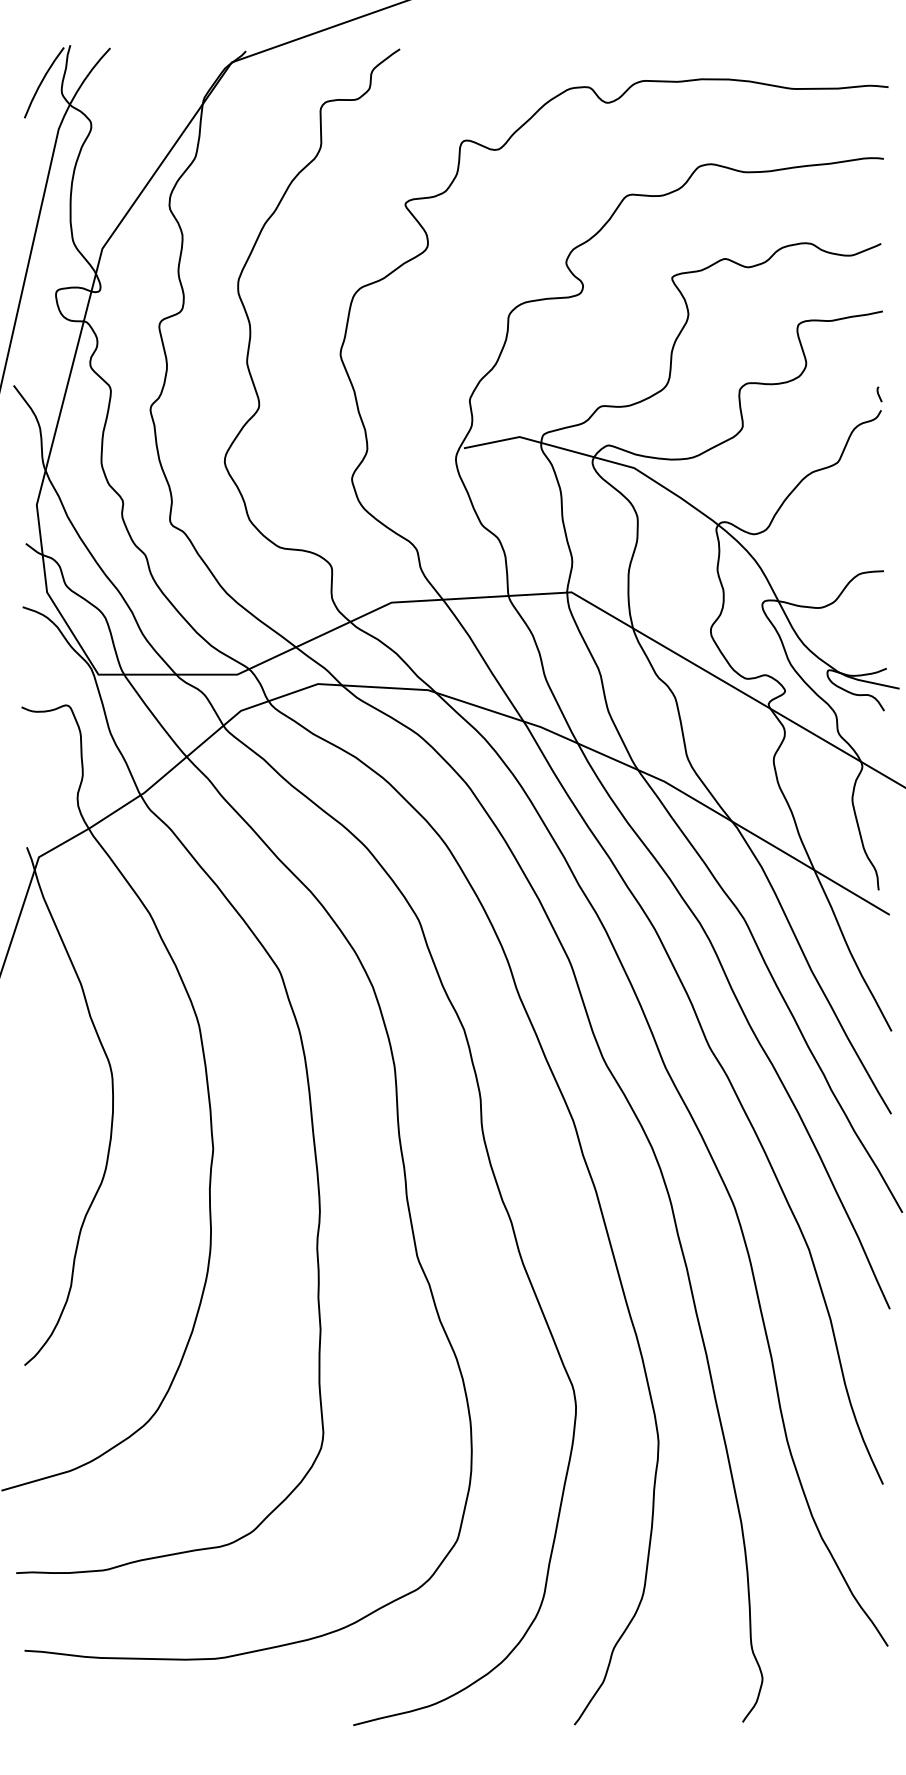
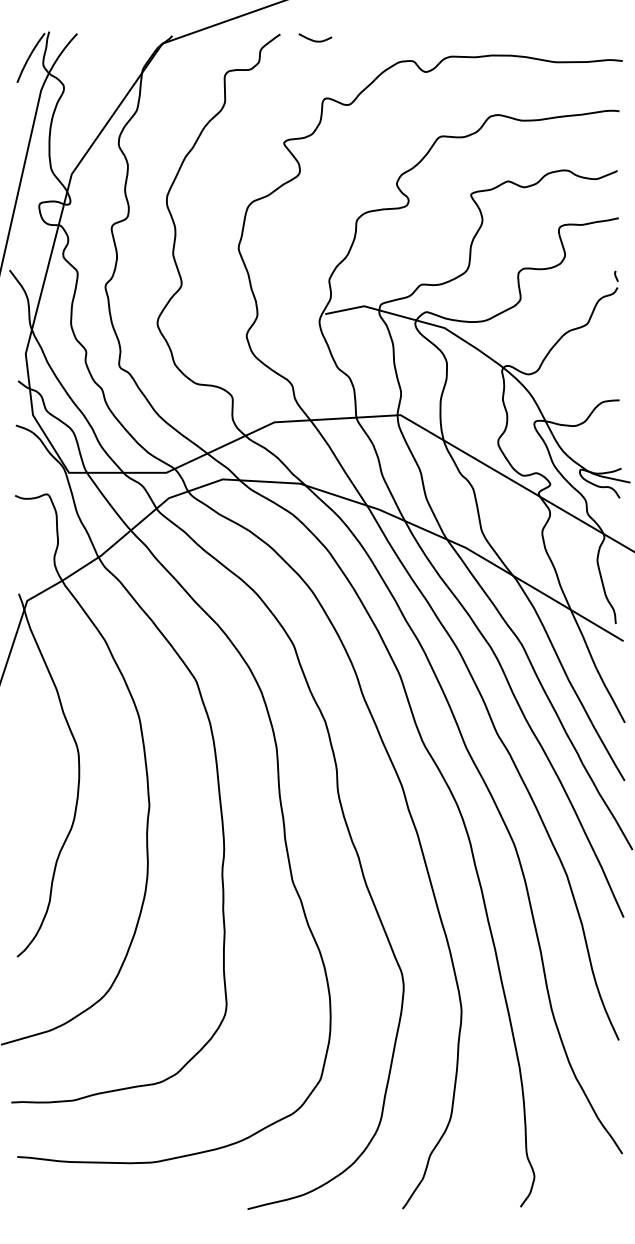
curve: (447, 56) -> (313, 39), added

